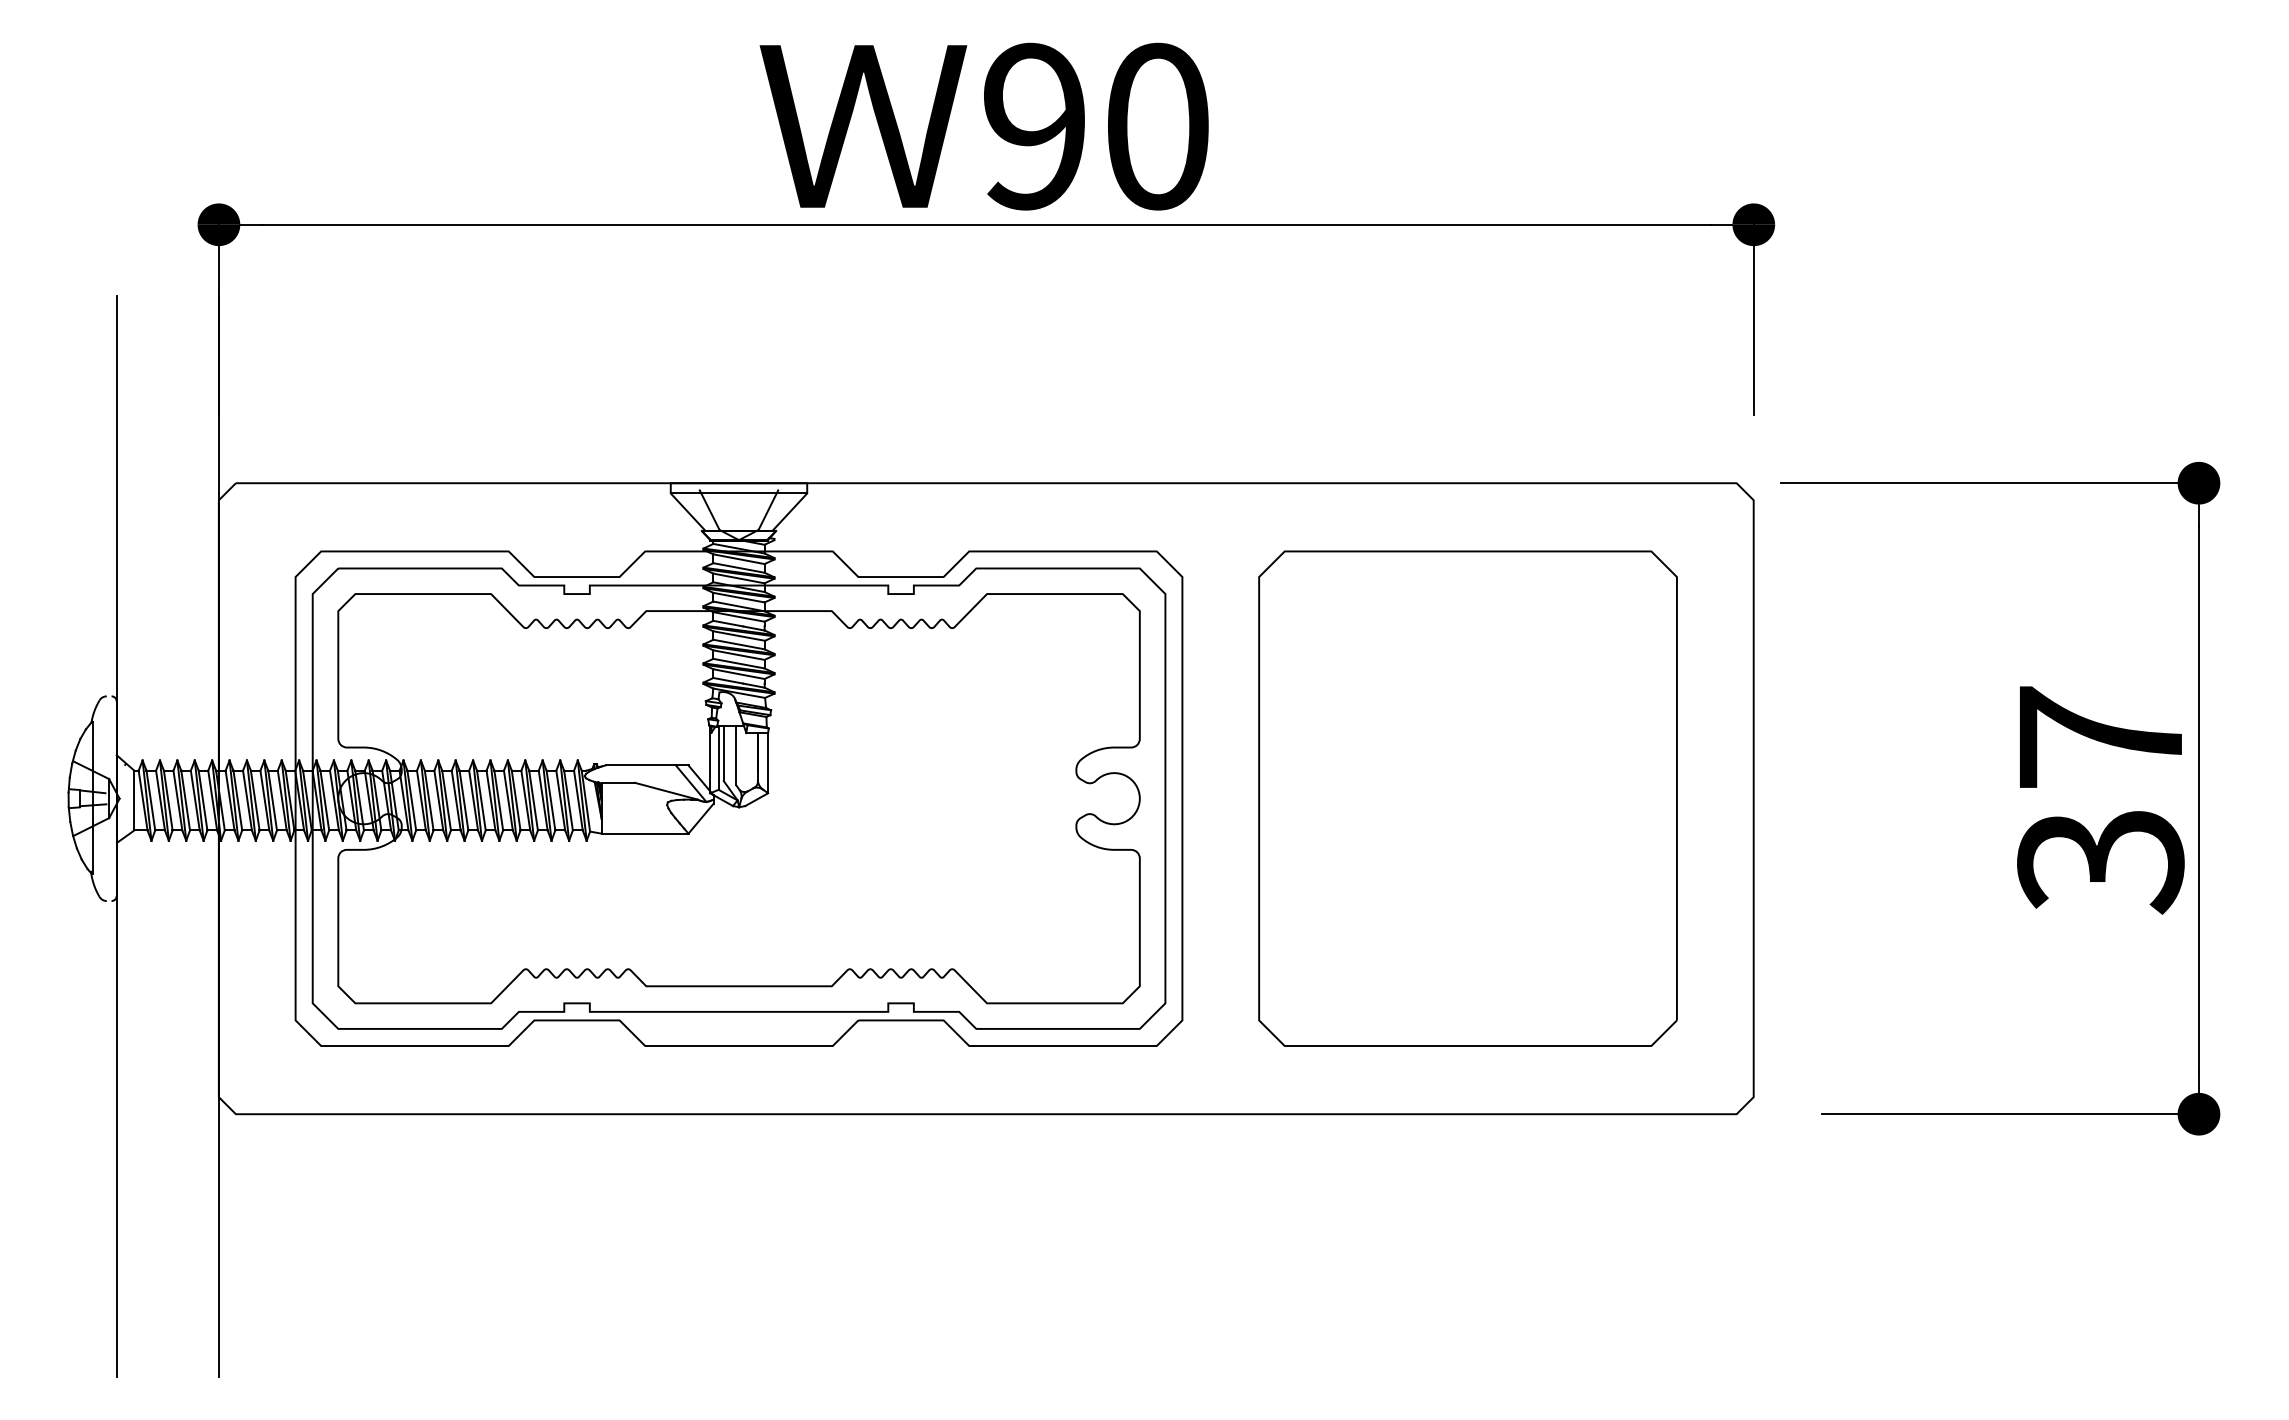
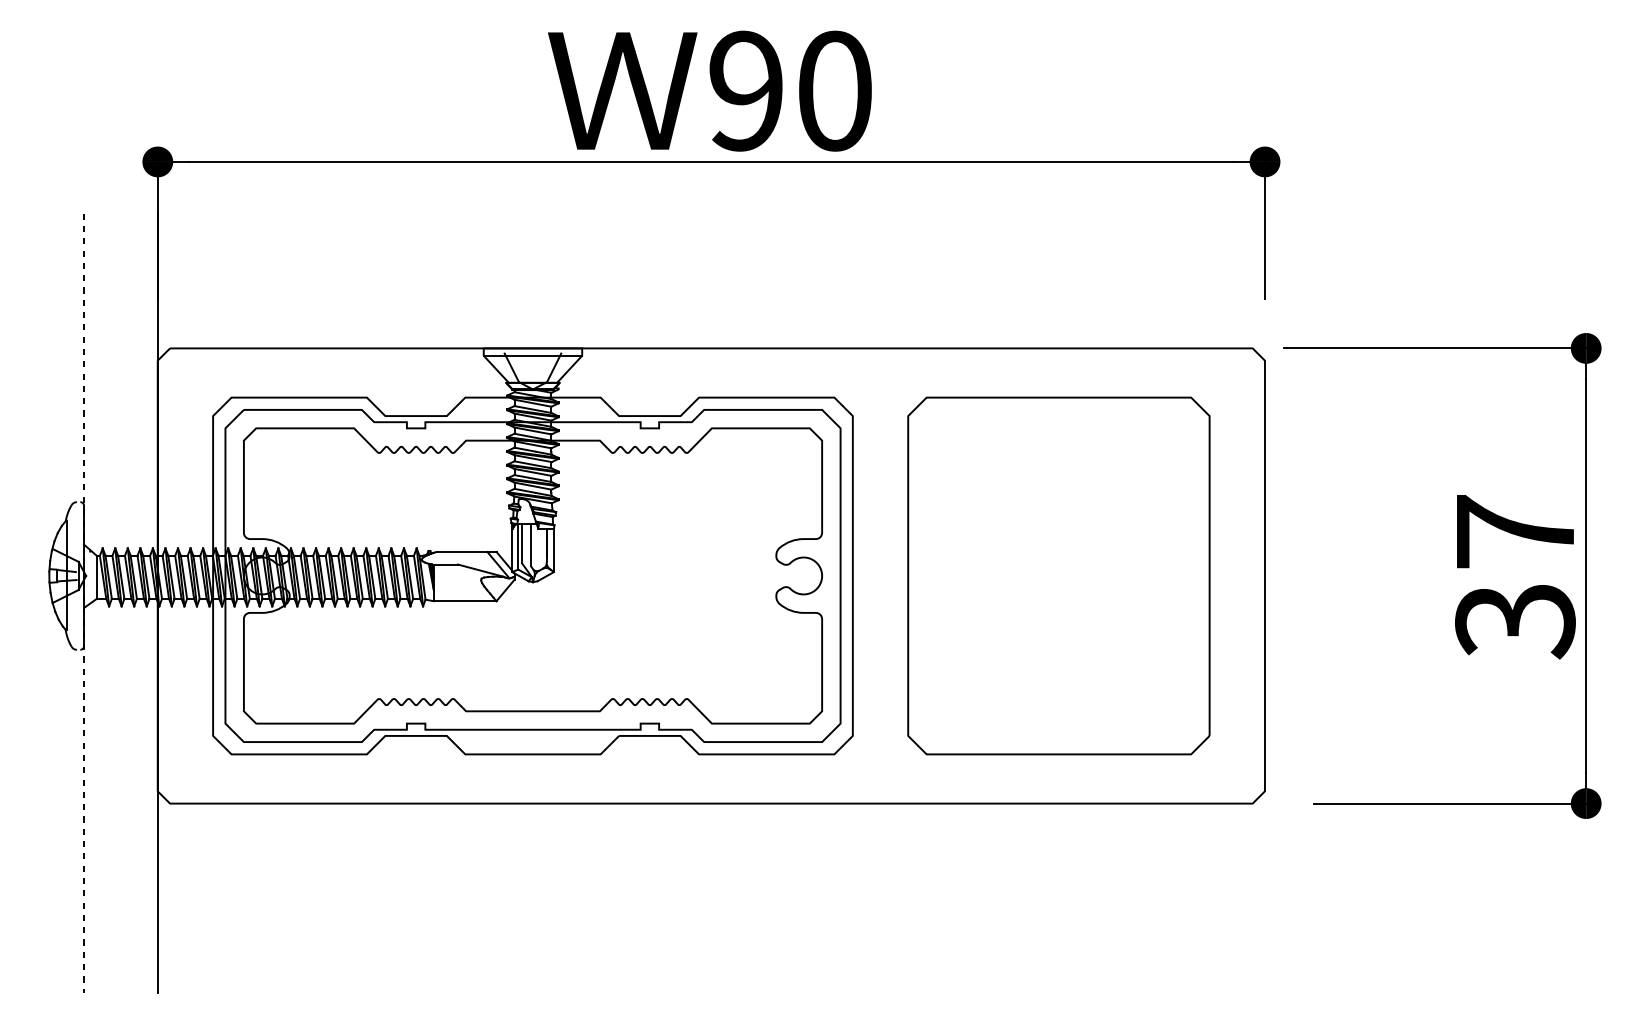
line: (116, 837) -> (83, 603), solid -> dashed

